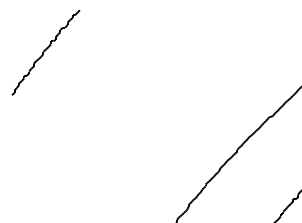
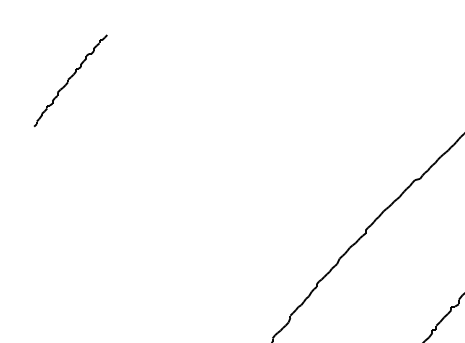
part: (45, 52) -> (69, 80), size x0.7

